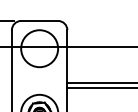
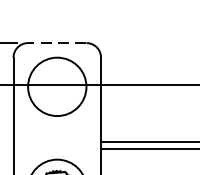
line: (39, 20) -> (57, 42), solid -> dashed

